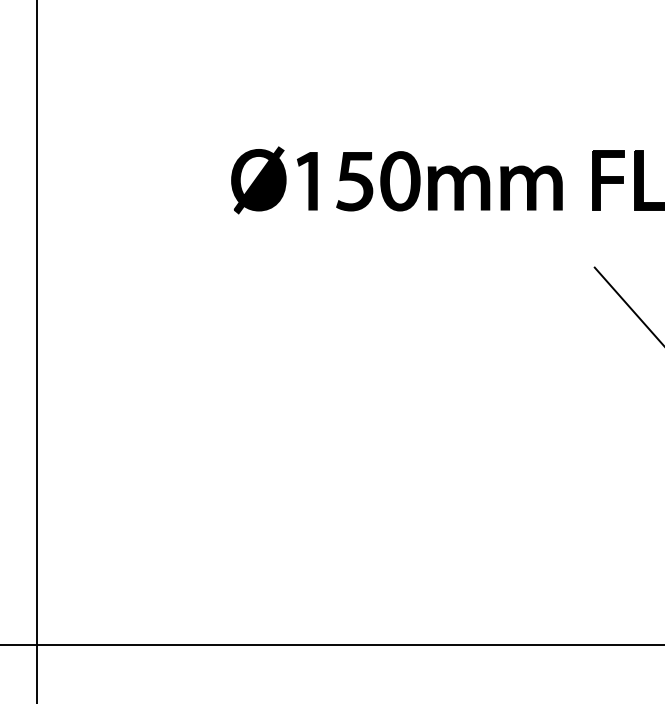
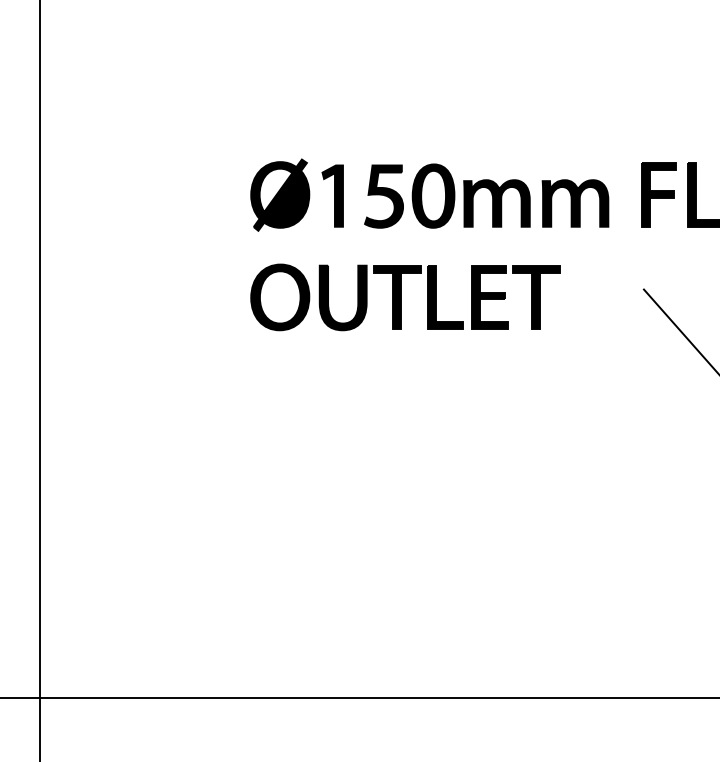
part: (374, 274) -> (405, 297), added

